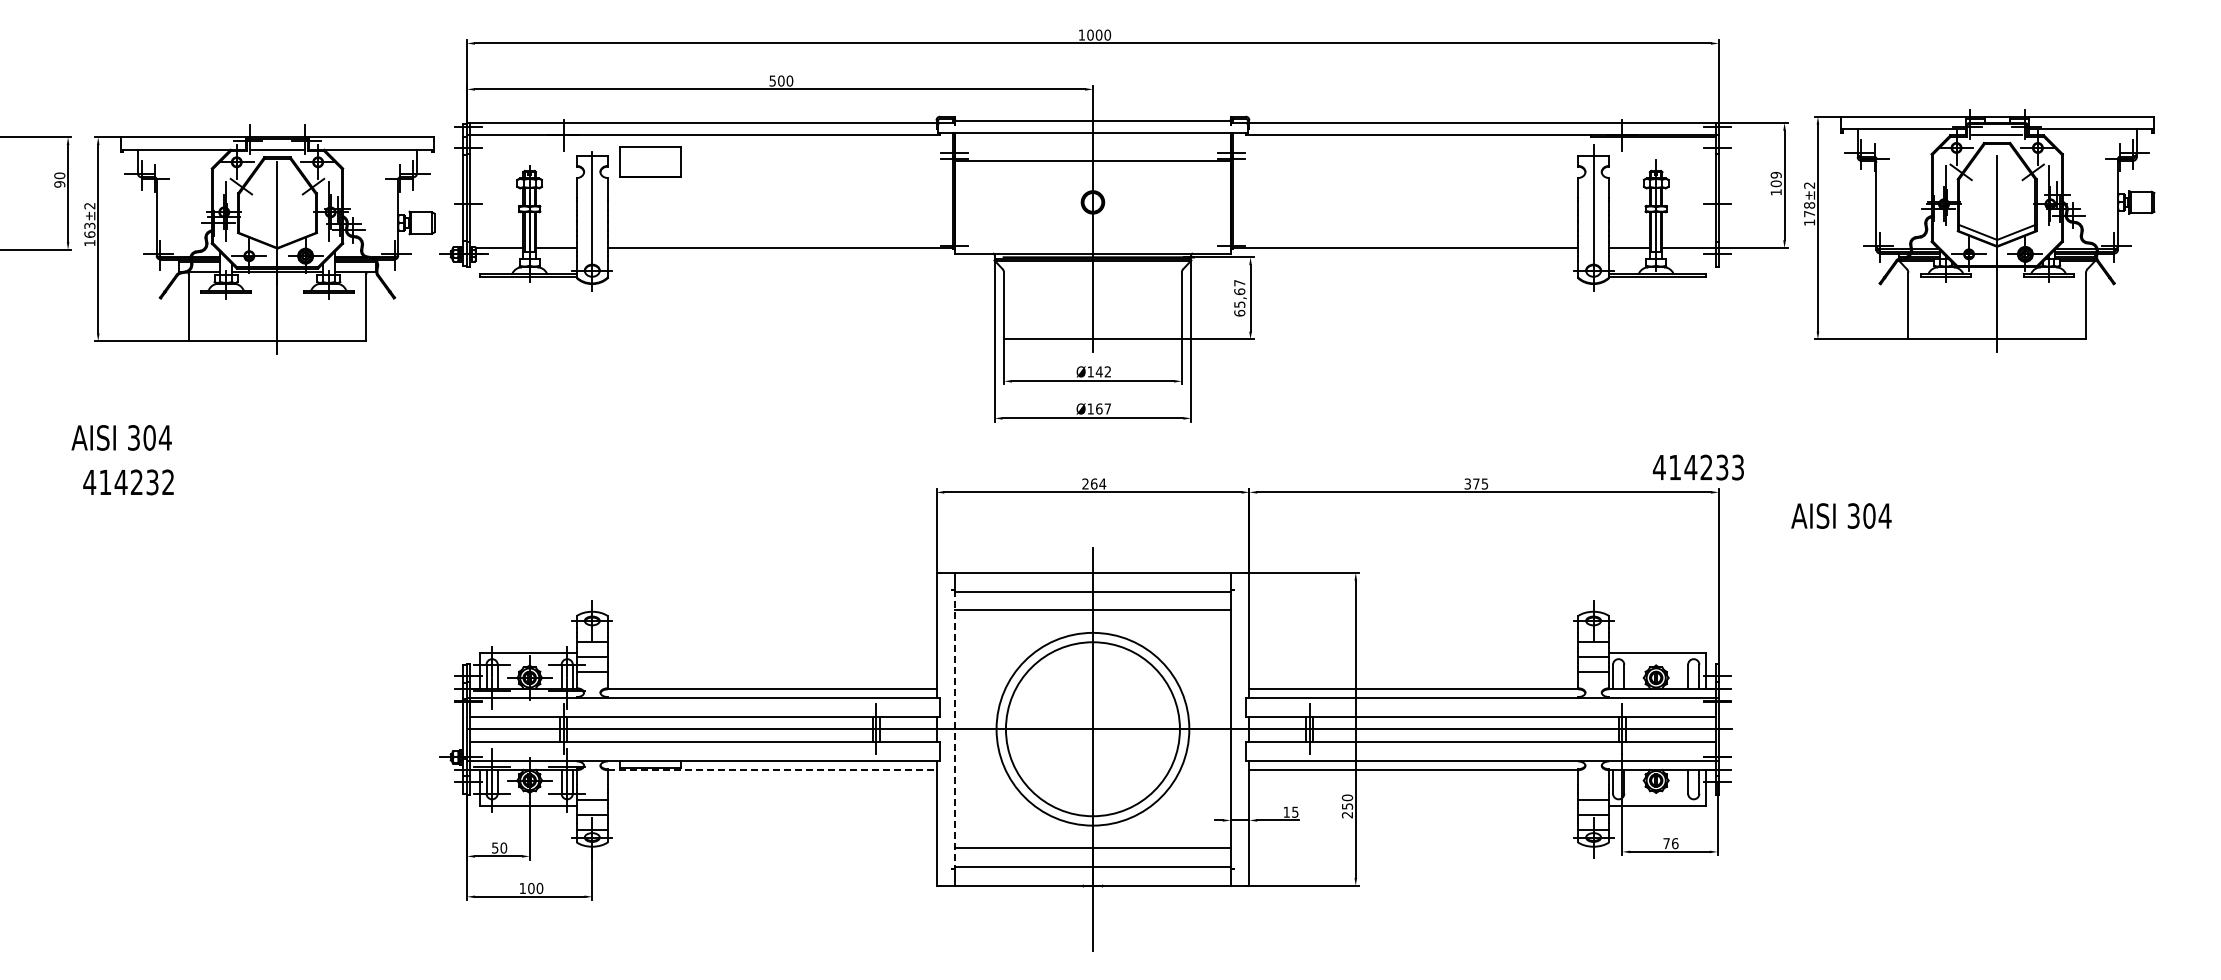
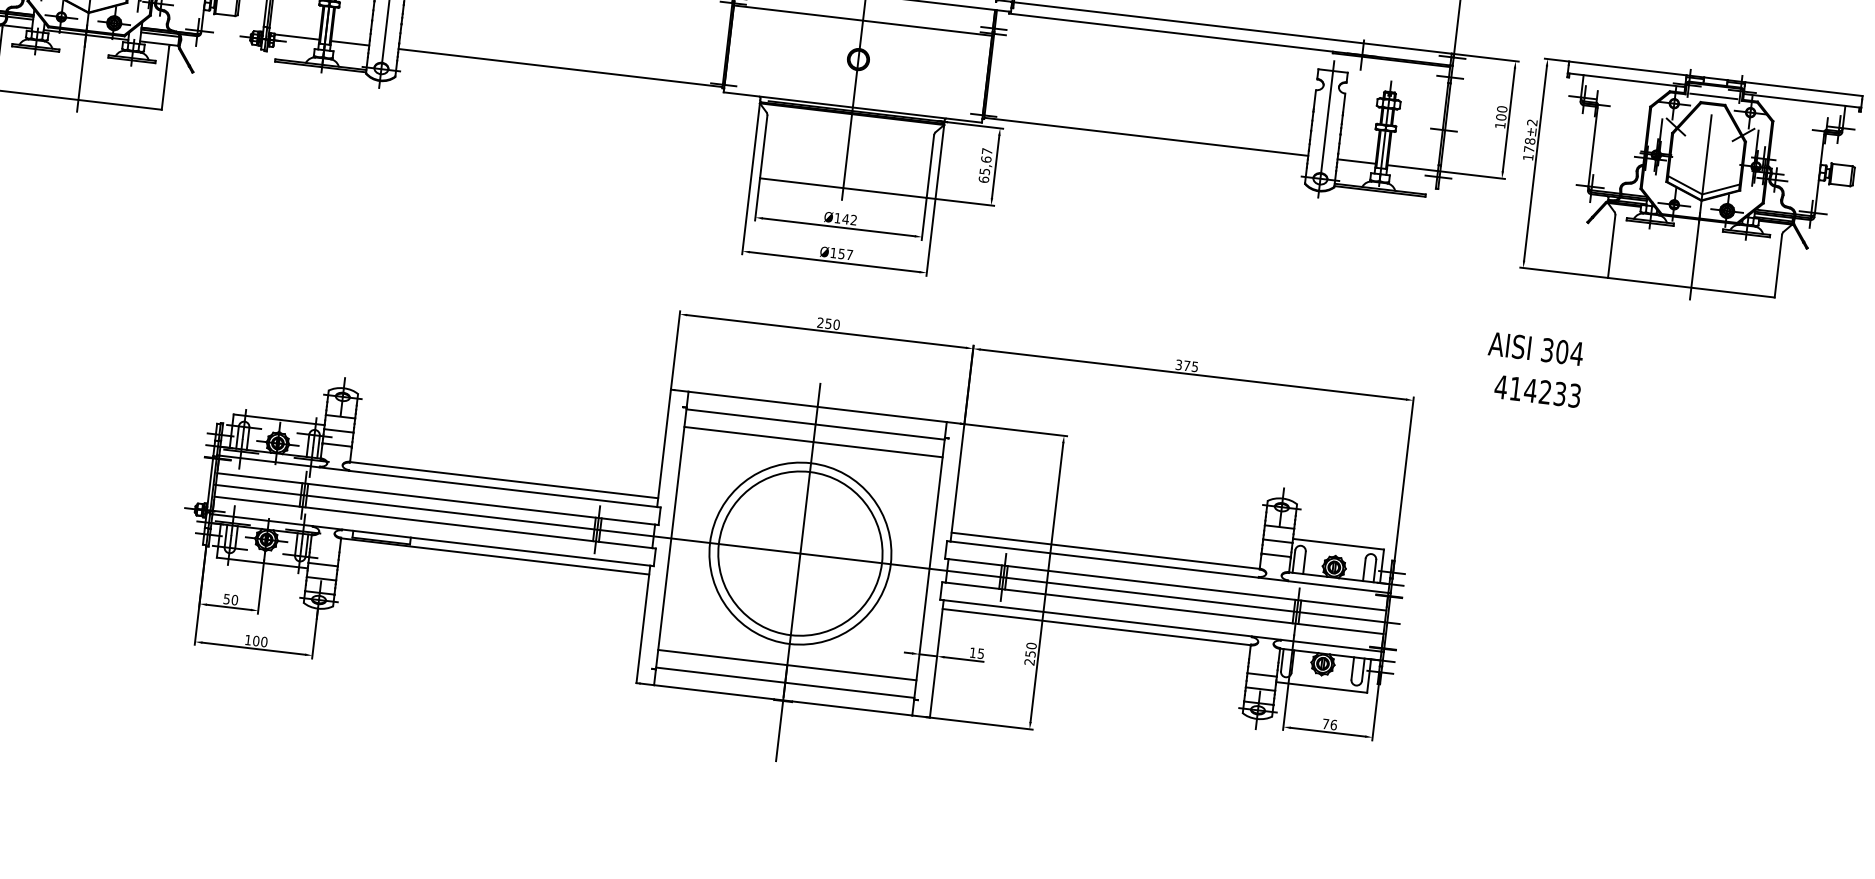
text: (1776, 175) -> (1502, 109), 109 -> 100
text: (1099, 408) -> (841, 253), 167 -> 157
text: (1698, 467) -> (1537, 391), moved
text: (1098, 483) -> (832, 323), 264 -> 250
text: (1841, 515) -> (1536, 348), moved
line: (955, 729) -> (671, 538), dashed -> solid
line: (772, 769) -> (495, 556), dashed -> solid

